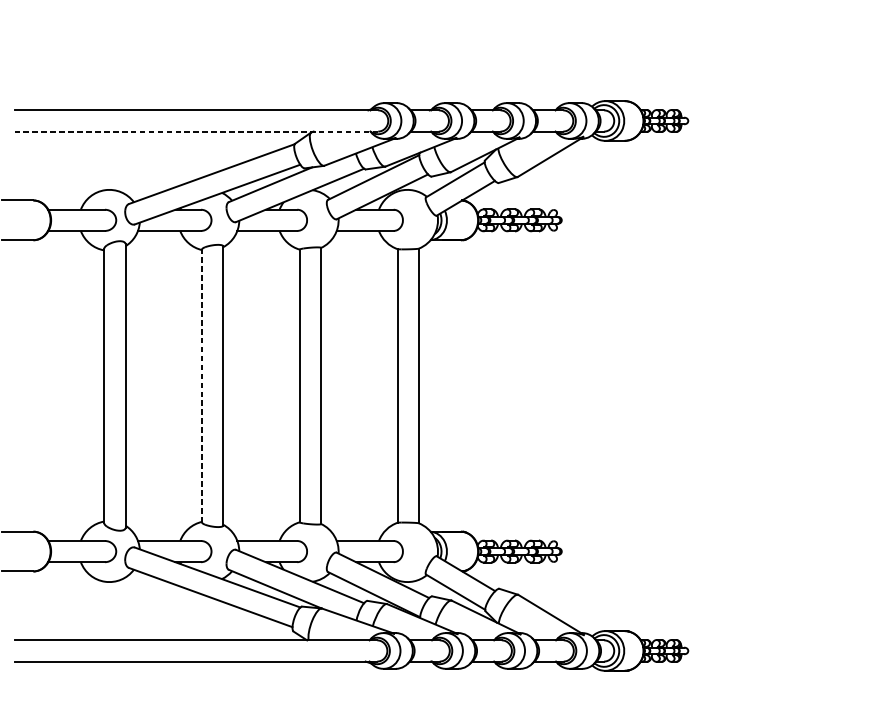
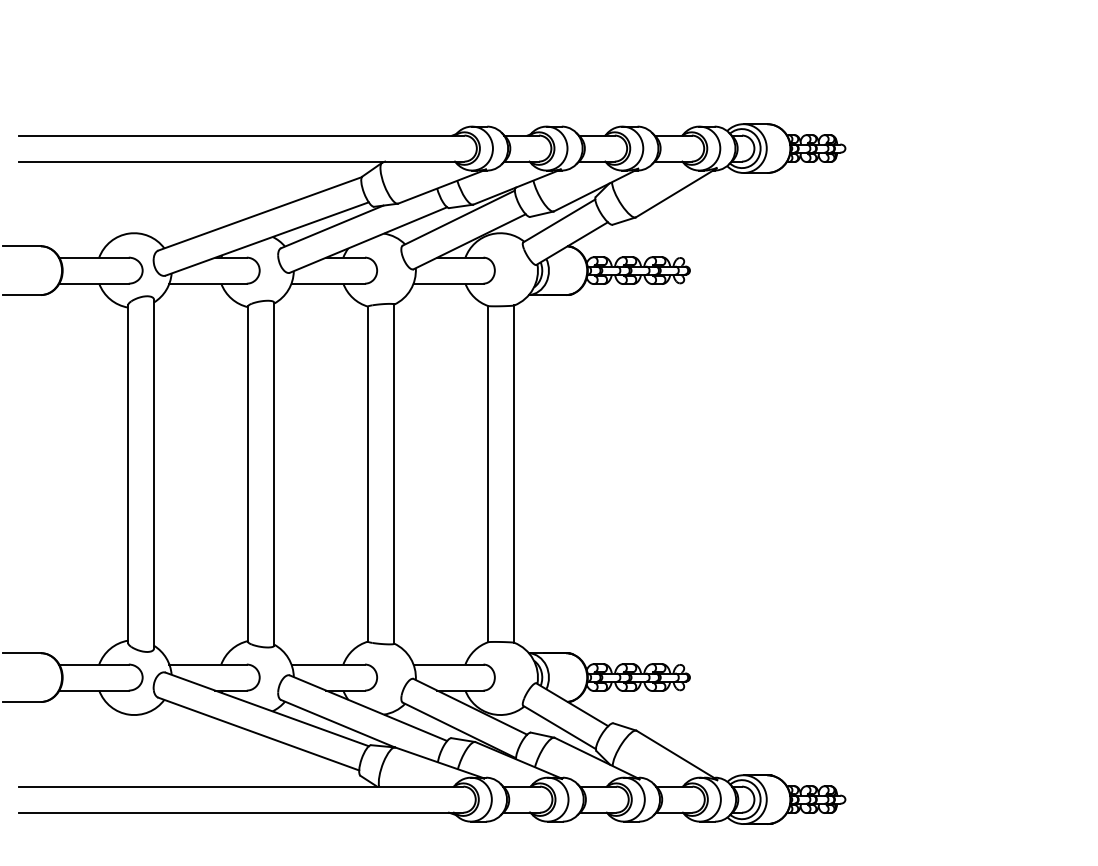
line: (196, 131) -> (241, 161), dashed -> solid
line: (202, 386) -> (248, 474), dashed -> solid

